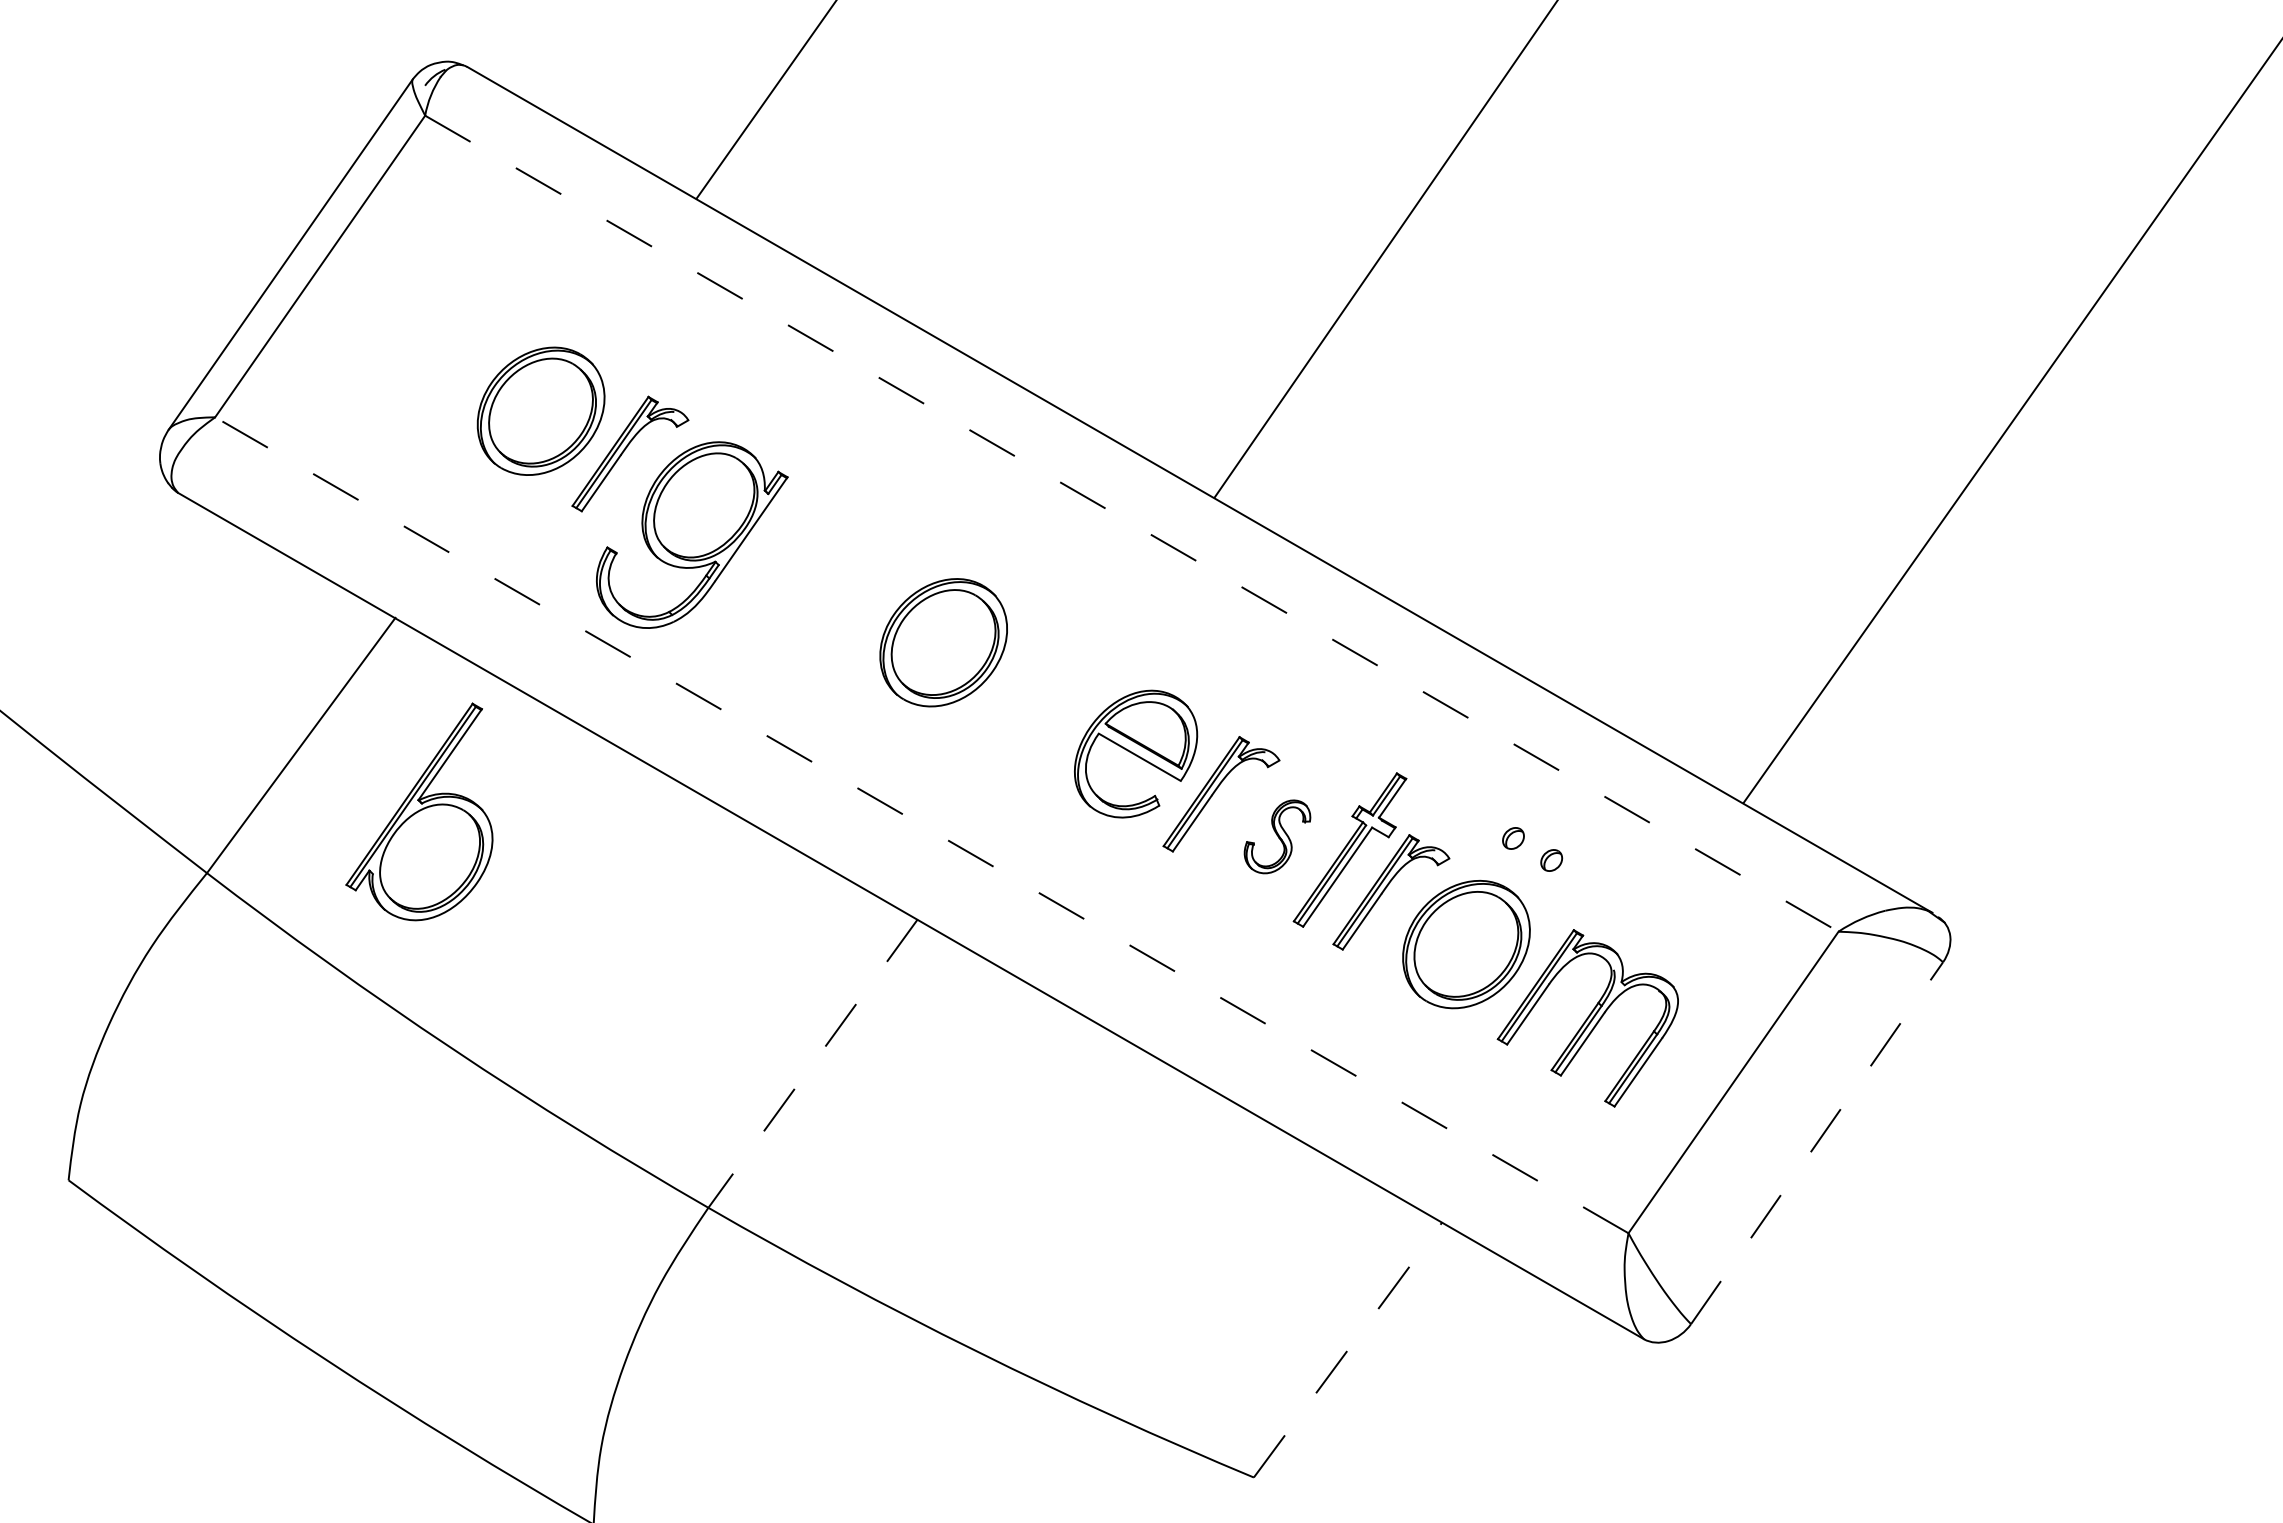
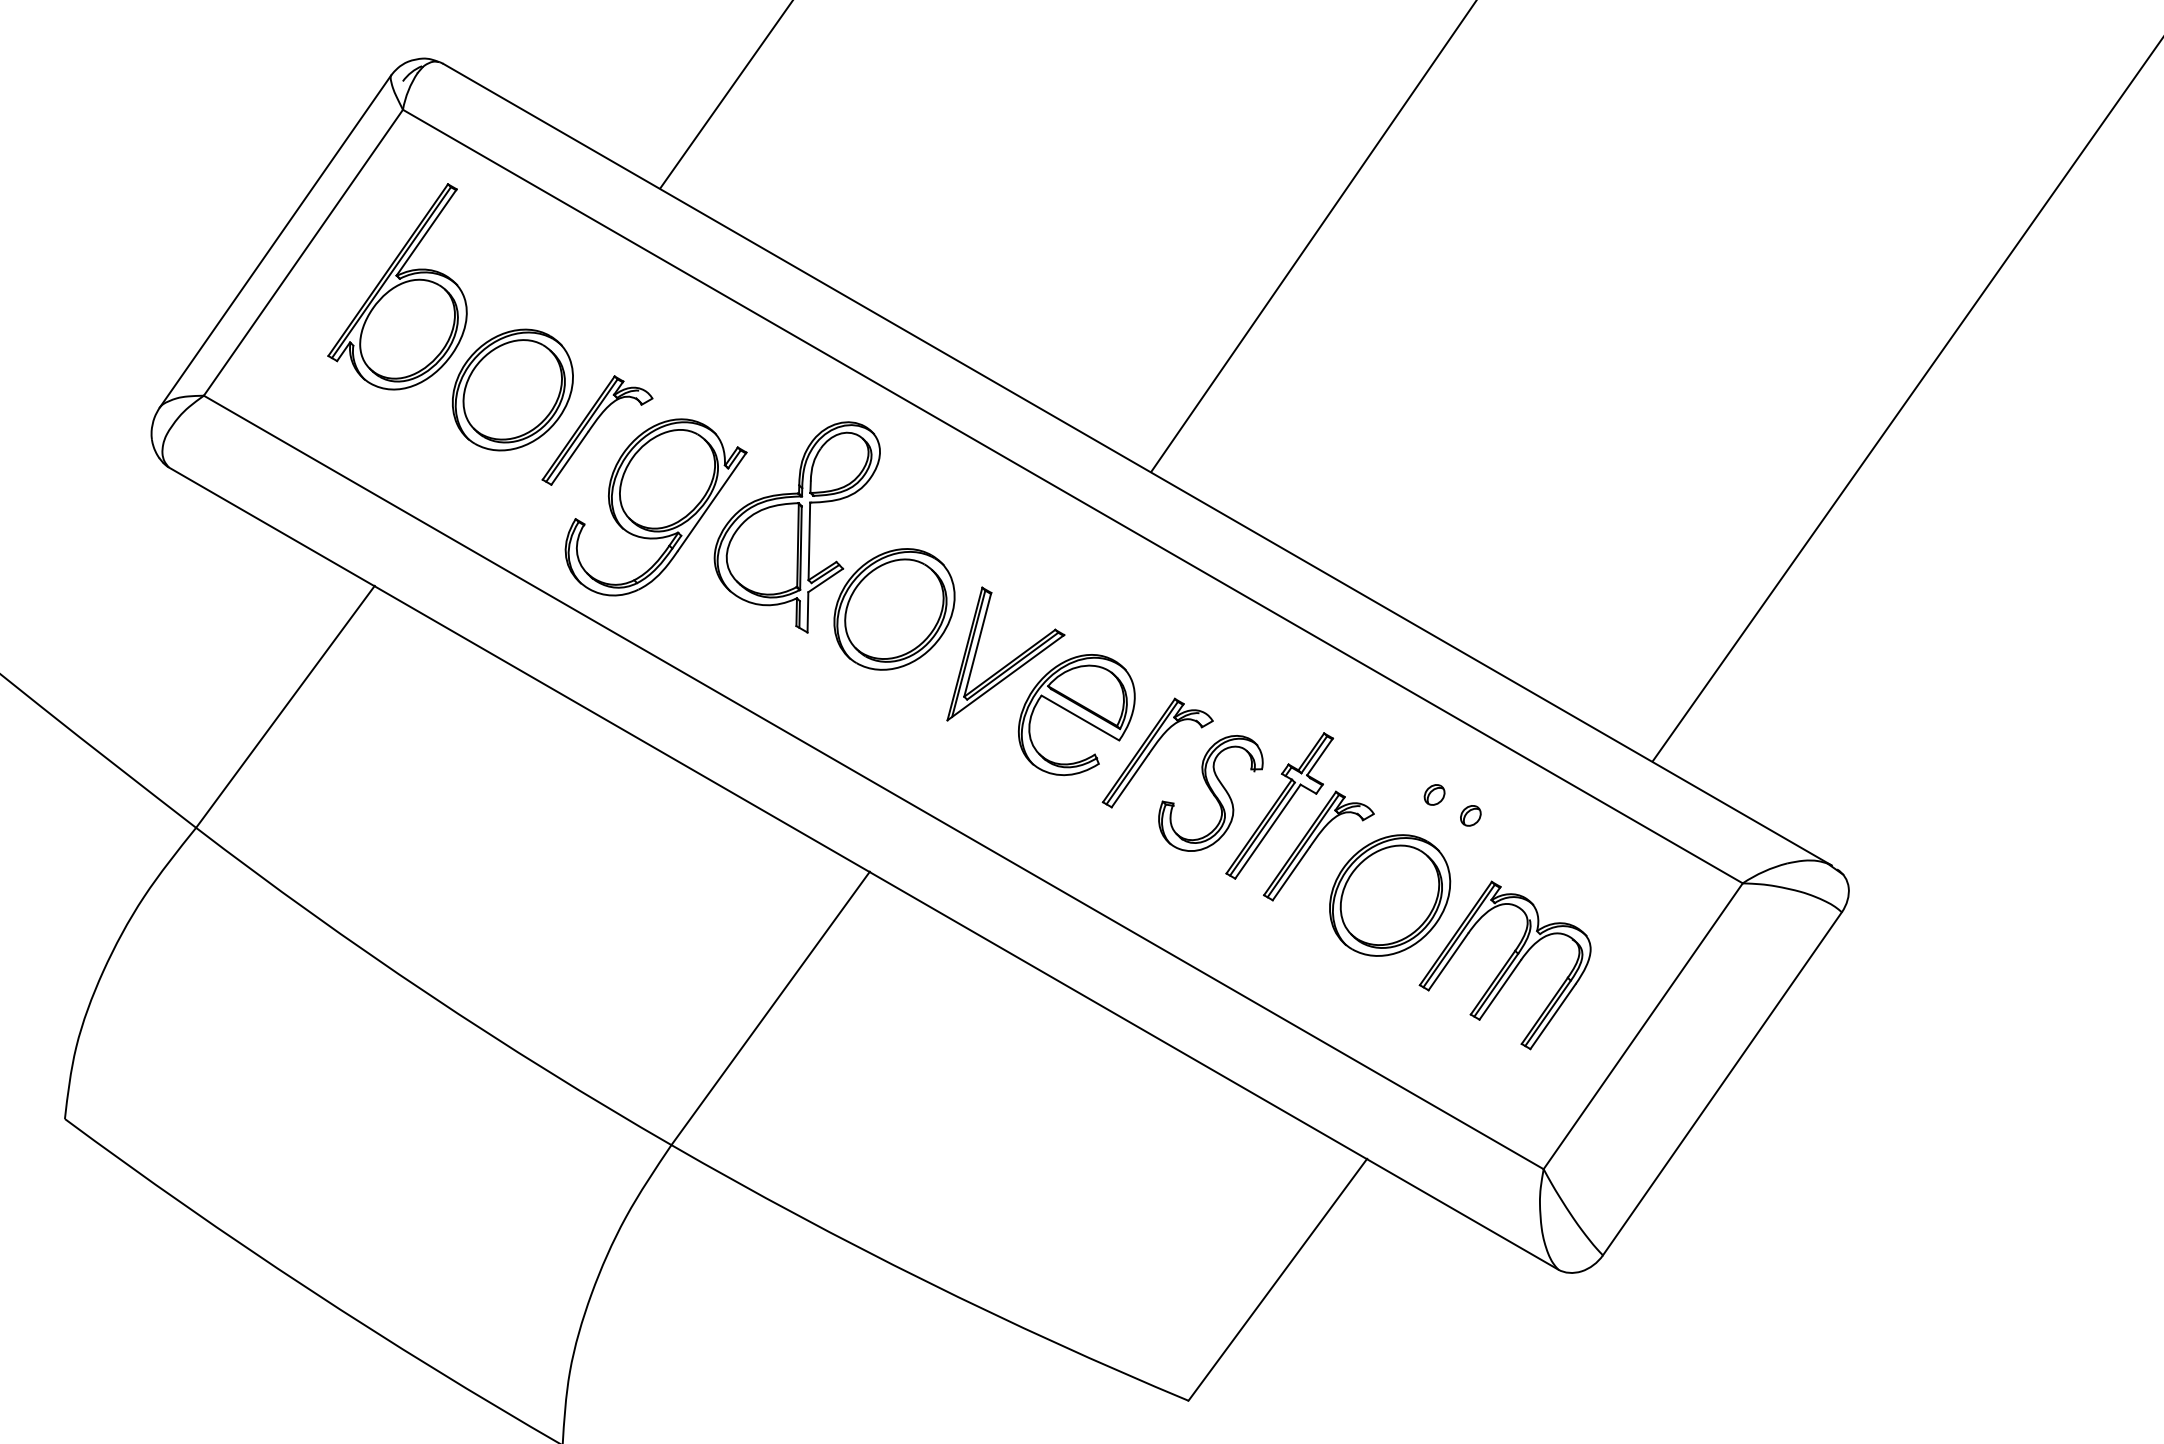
line: (1131, 523) -> (1072, 496), dashed -> solid
part: (840, 556) -> (796, 527), added
part: (1067, 696) -> (1011, 660), added
part: (419, 811) -> (397, 286), moved
line: (921, 825) -> (873, 782), dashed -> solid
part: (1277, 836) -> (1210, 793), size x1.67
line: (812, 1063) -> (770, 1008), dashed -> solid
line: (1817, 1142) -> (1722, 1083), dashed -> solid
line: (1348, 1349) -> (1278, 1279), dashed -> solid

